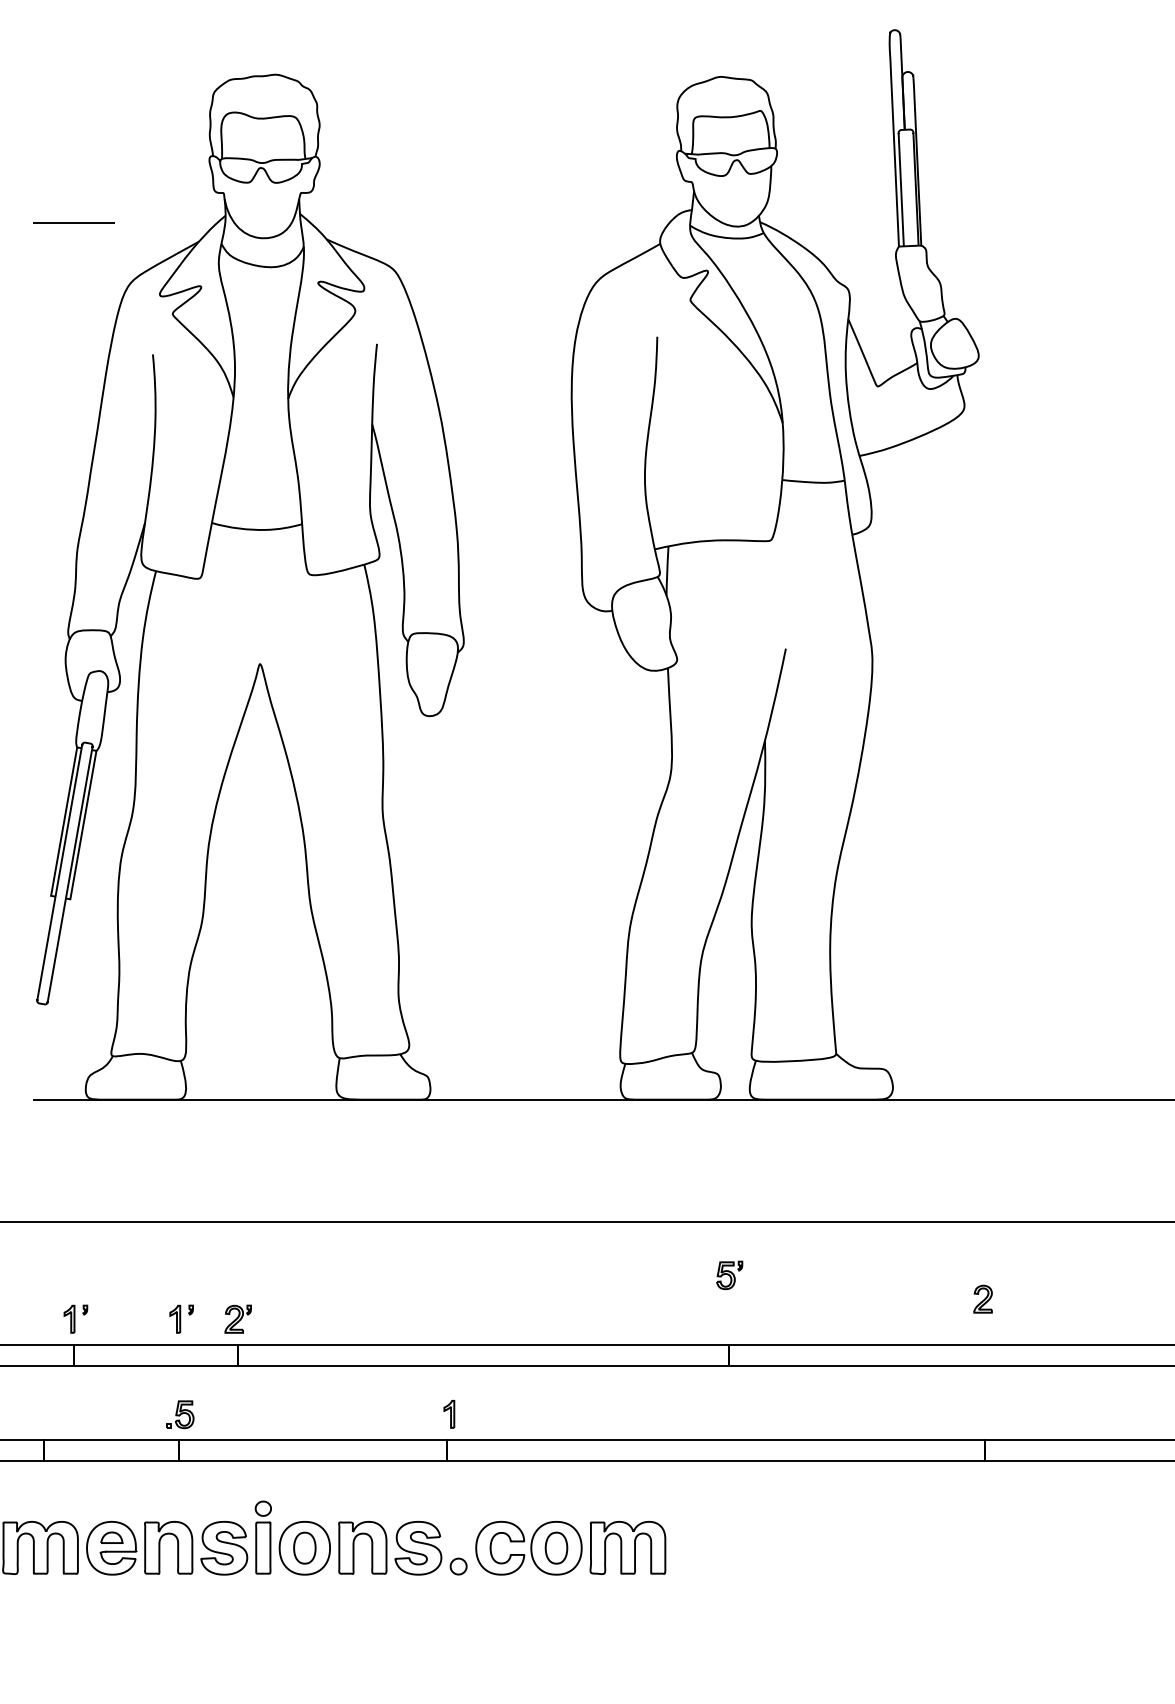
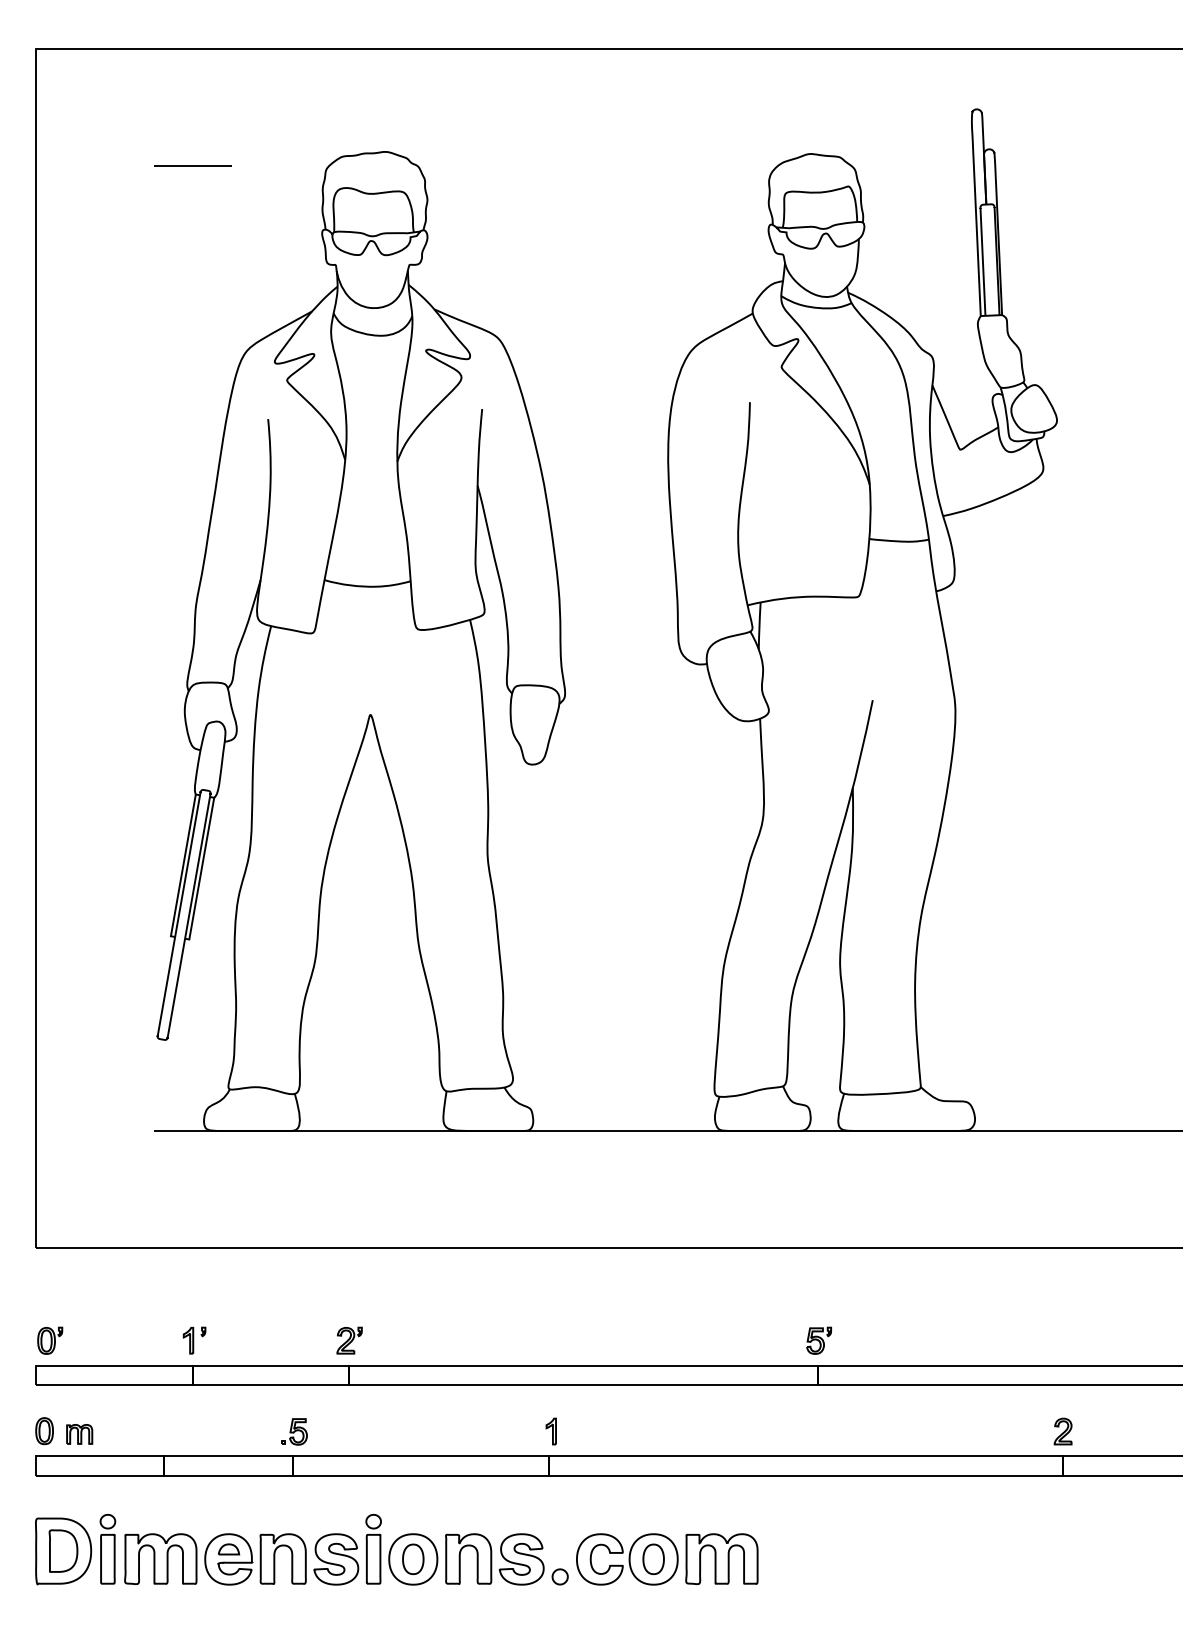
line: (73, 221) -> (192, 165), moved
part: (729, 1275) -> (818, 1340), moved
part: (982, 1299) -> (1062, 1431), moved
part: (181, 1319) -> (295, 1340), removed

